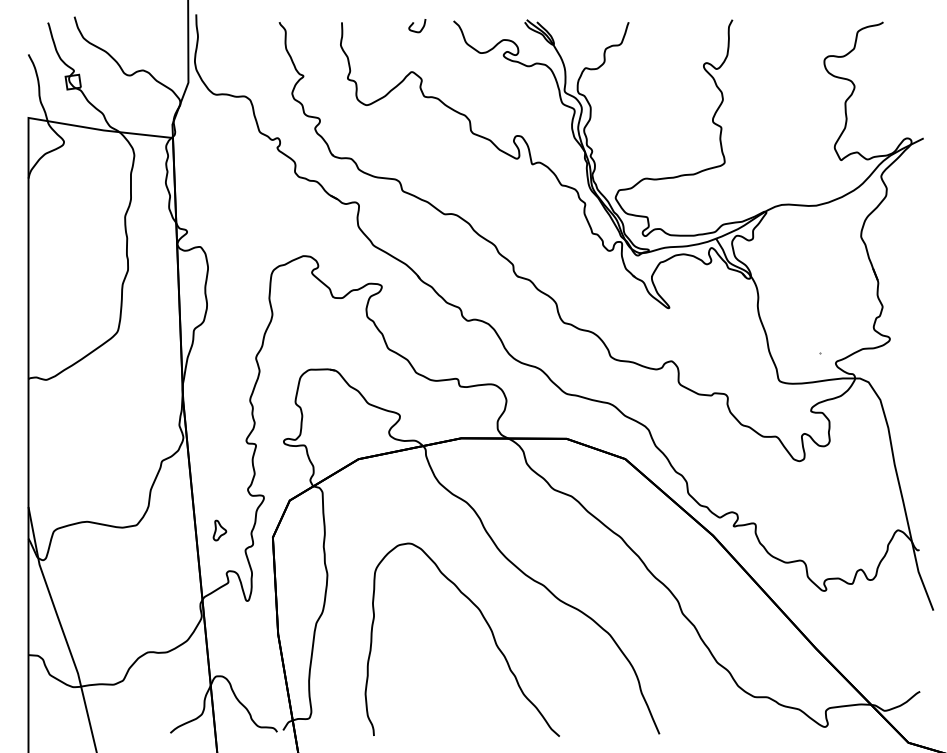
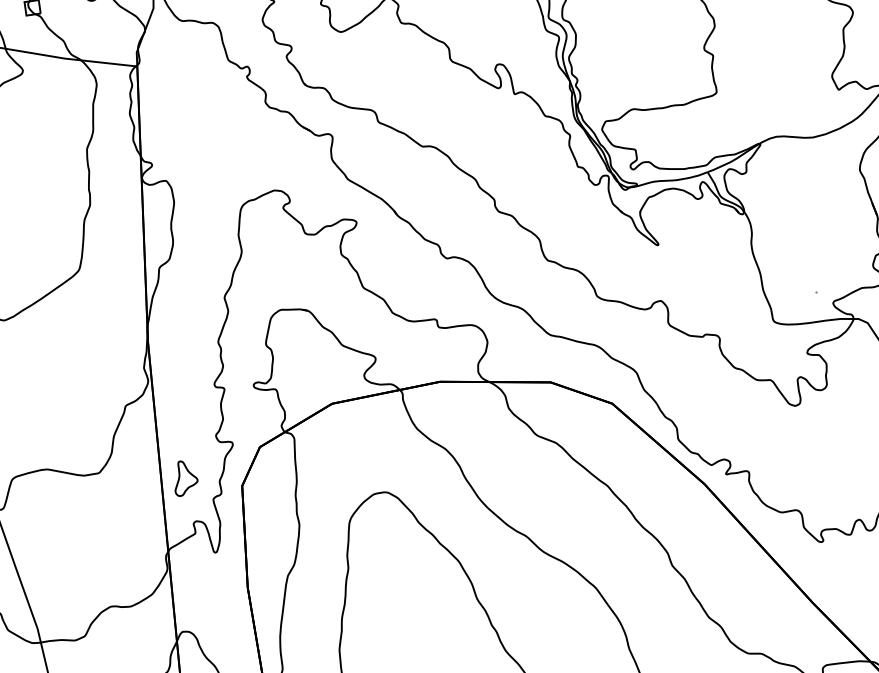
part: (219, 530) -> (186, 478), size x1.67

